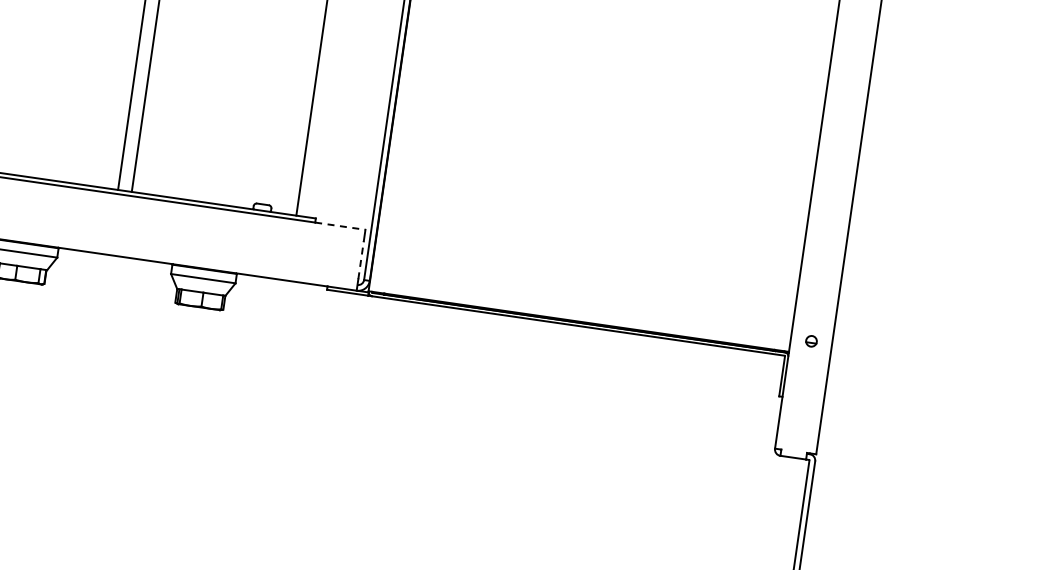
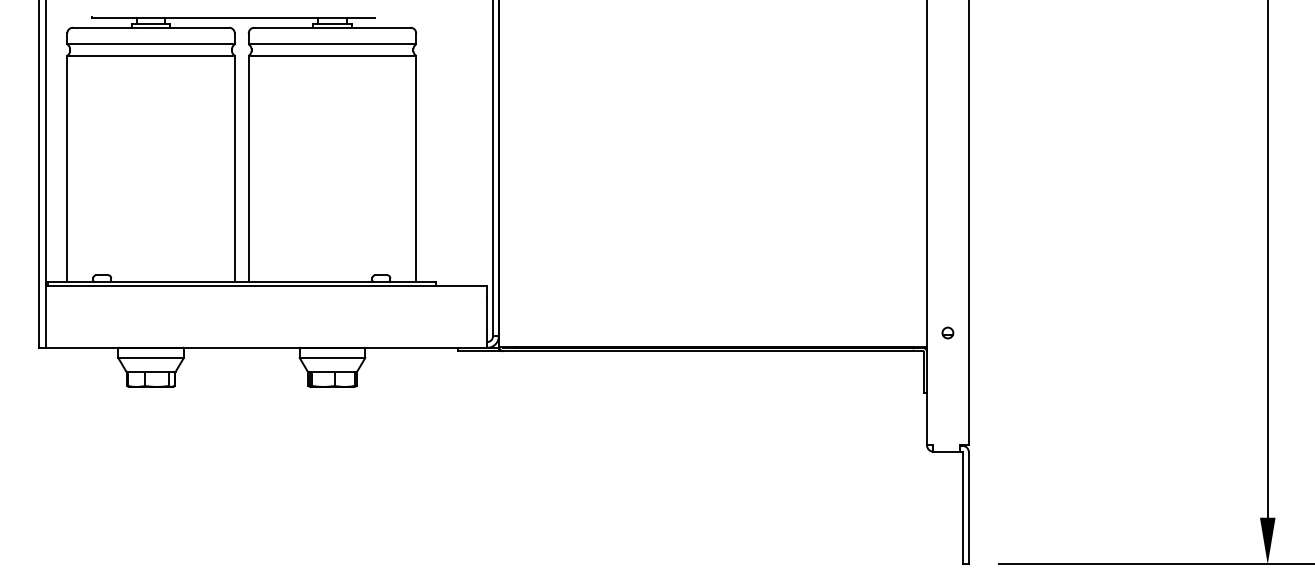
line: (340, 225) -> (461, 285), dashed -> solid
line: (361, 259) -> (487, 316), dashed -> solid

